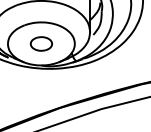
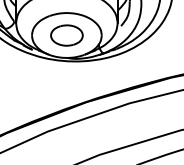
part: (41, 43) -> (66, 35), size x1.43

